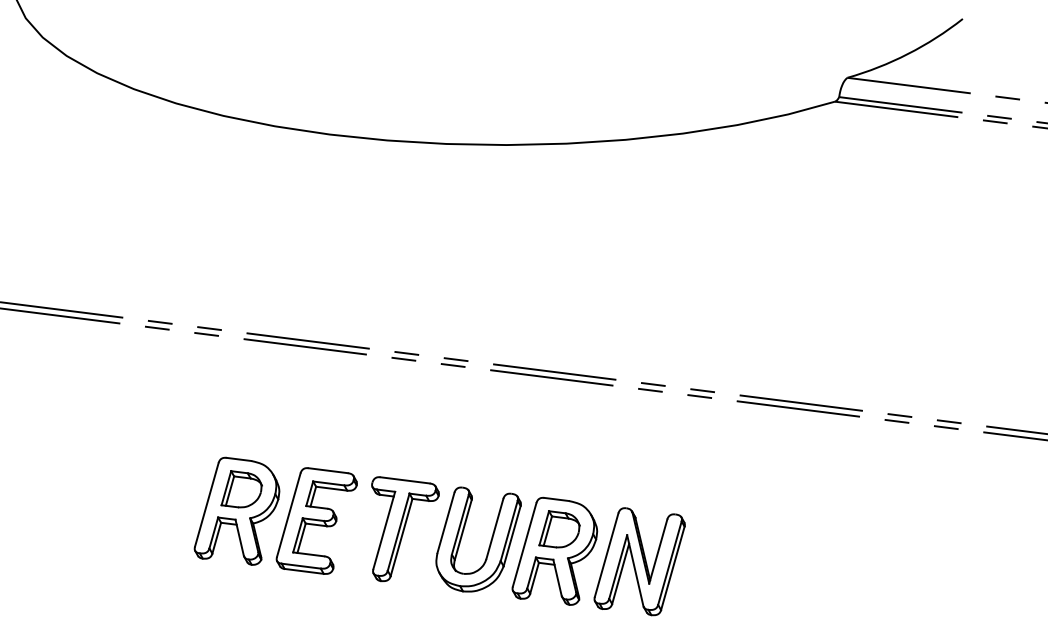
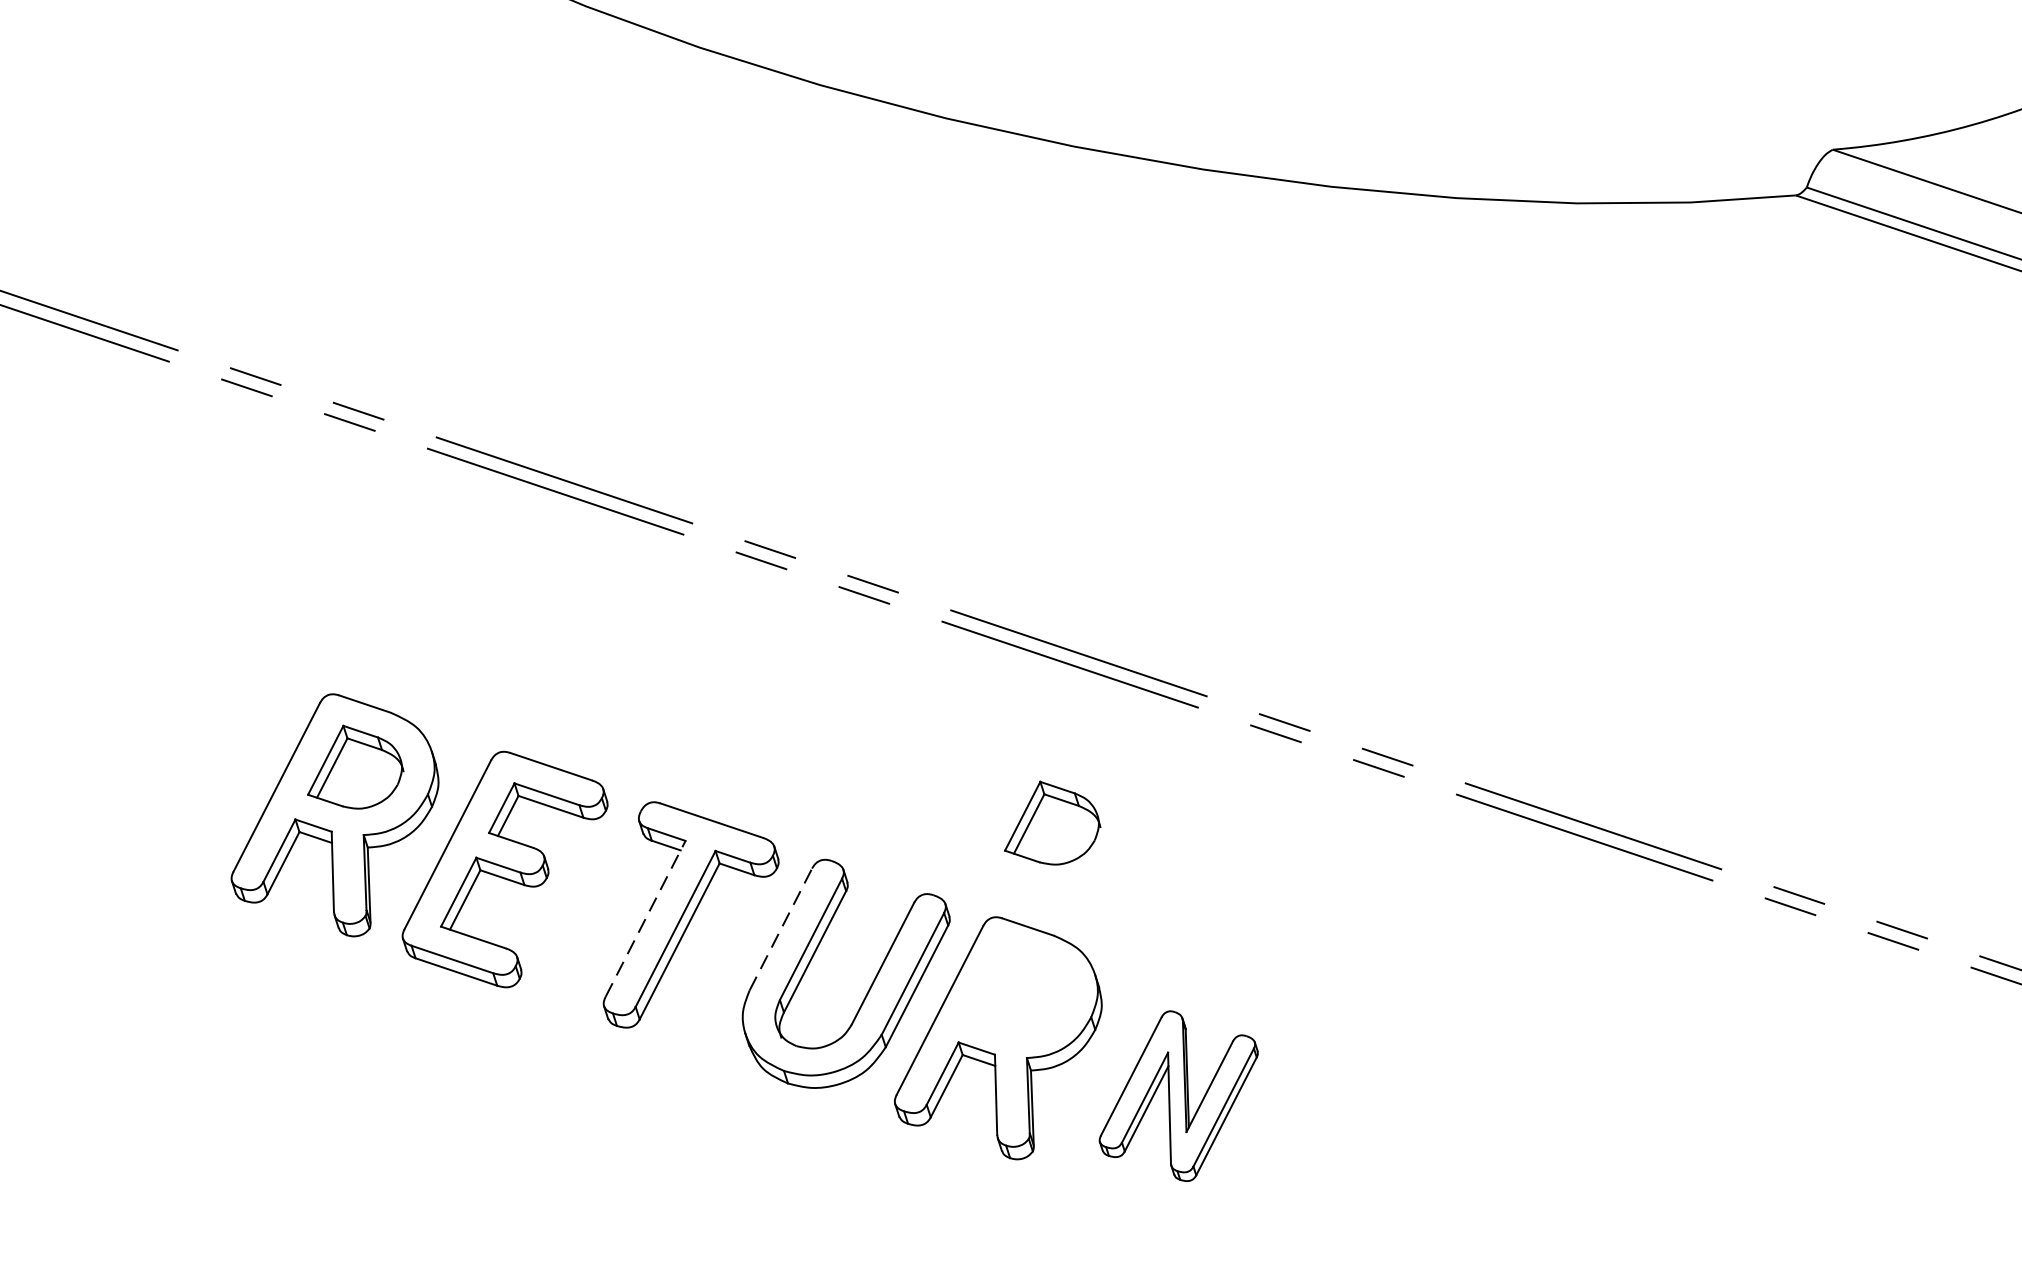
line: (446, 522) -> (782, 928), solid -> dashed
line: (384, 529) -> (646, 916), solid -> dashed
part: (559, 529) -> (1054, 825), moved
part: (639, 561) -> (1178, 1095), size x0.7

